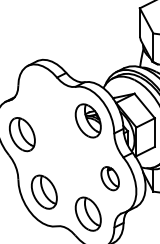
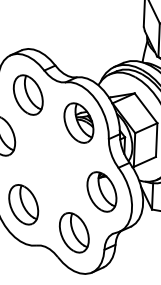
part: (43, 98) -> (27, 94), added
part: (109, 178) -> (101, 191), size x1.43

